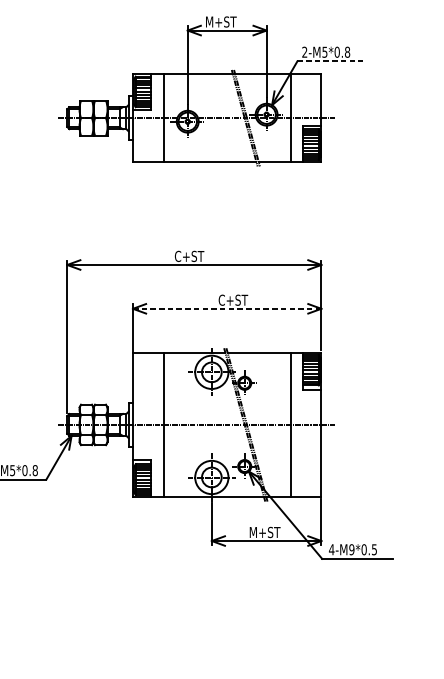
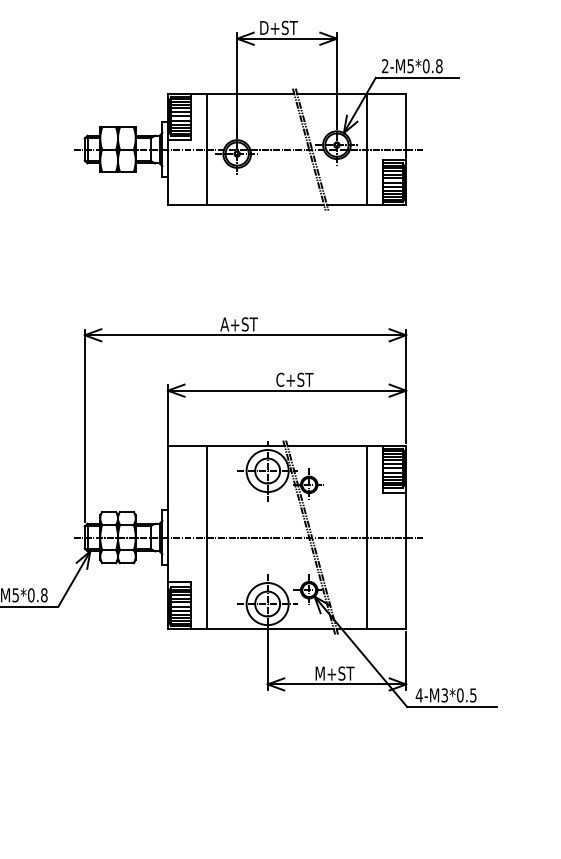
text: (222, 21) -> (280, 27), M+ST -> D+ST
line: (330, 61) -> (417, 77), dashed -> solid
text: (189, 256) -> (239, 324), C+ST -> A+ST
line: (227, 308) -> (287, 390), dashed -> solid
text: (351, 549) -> (444, 695), 4-M9*0.5 -> 4-M3*0.5

